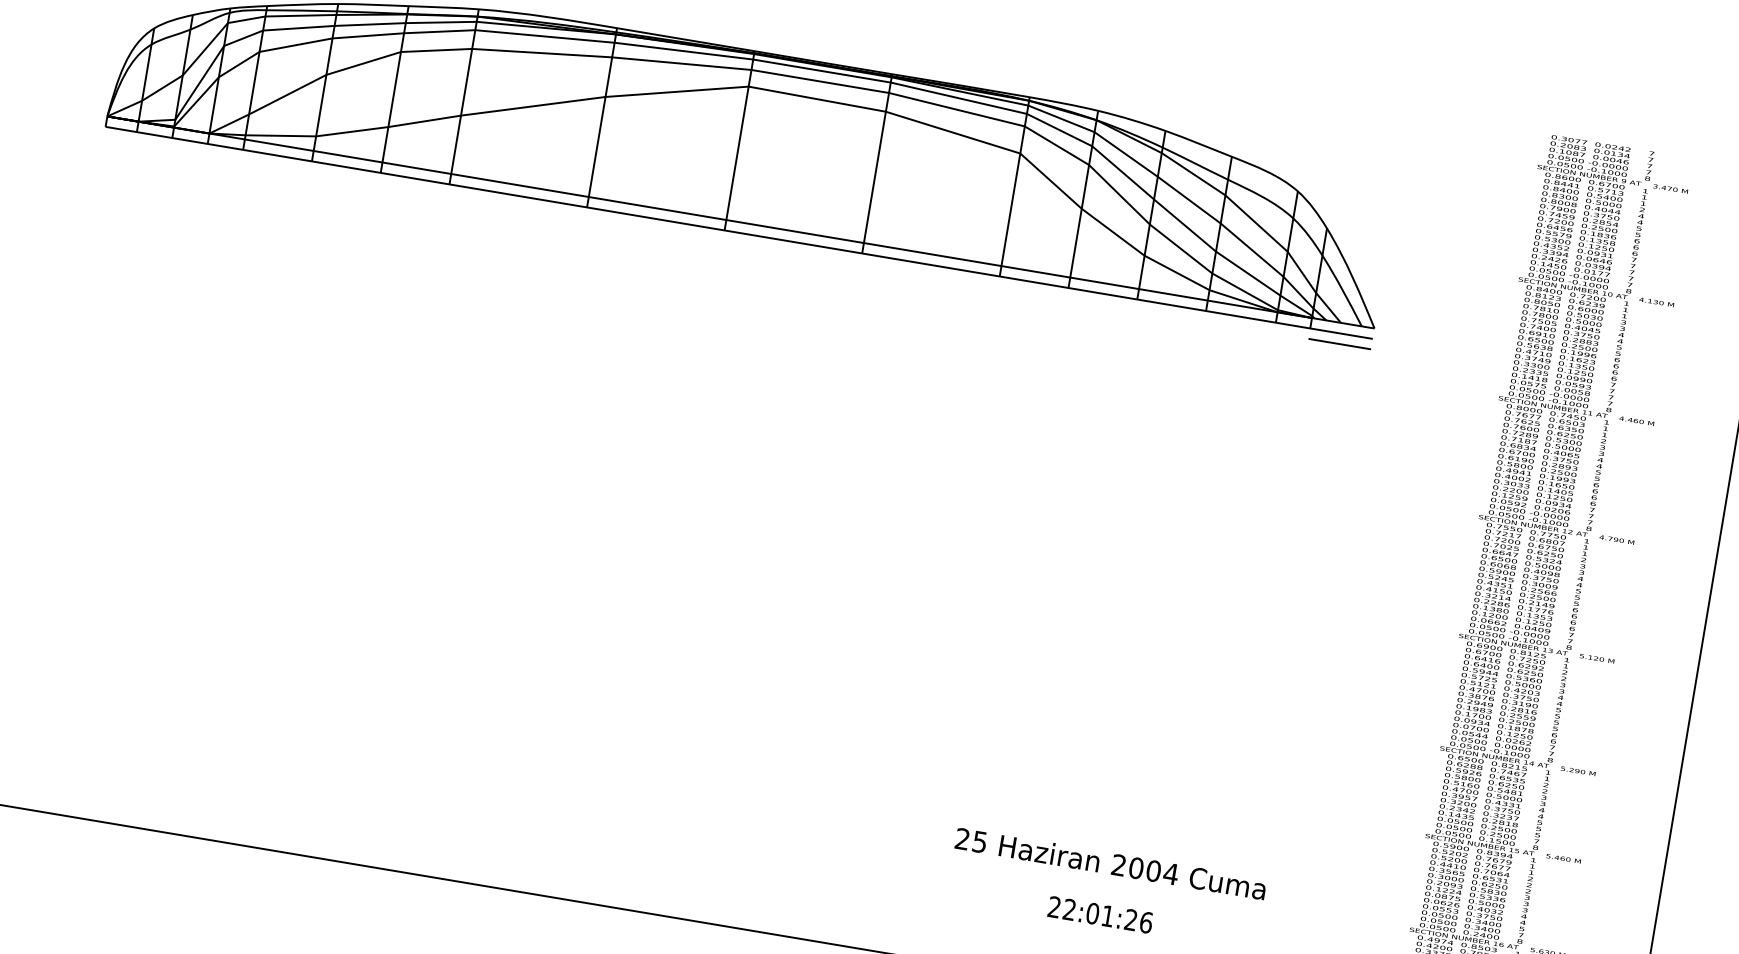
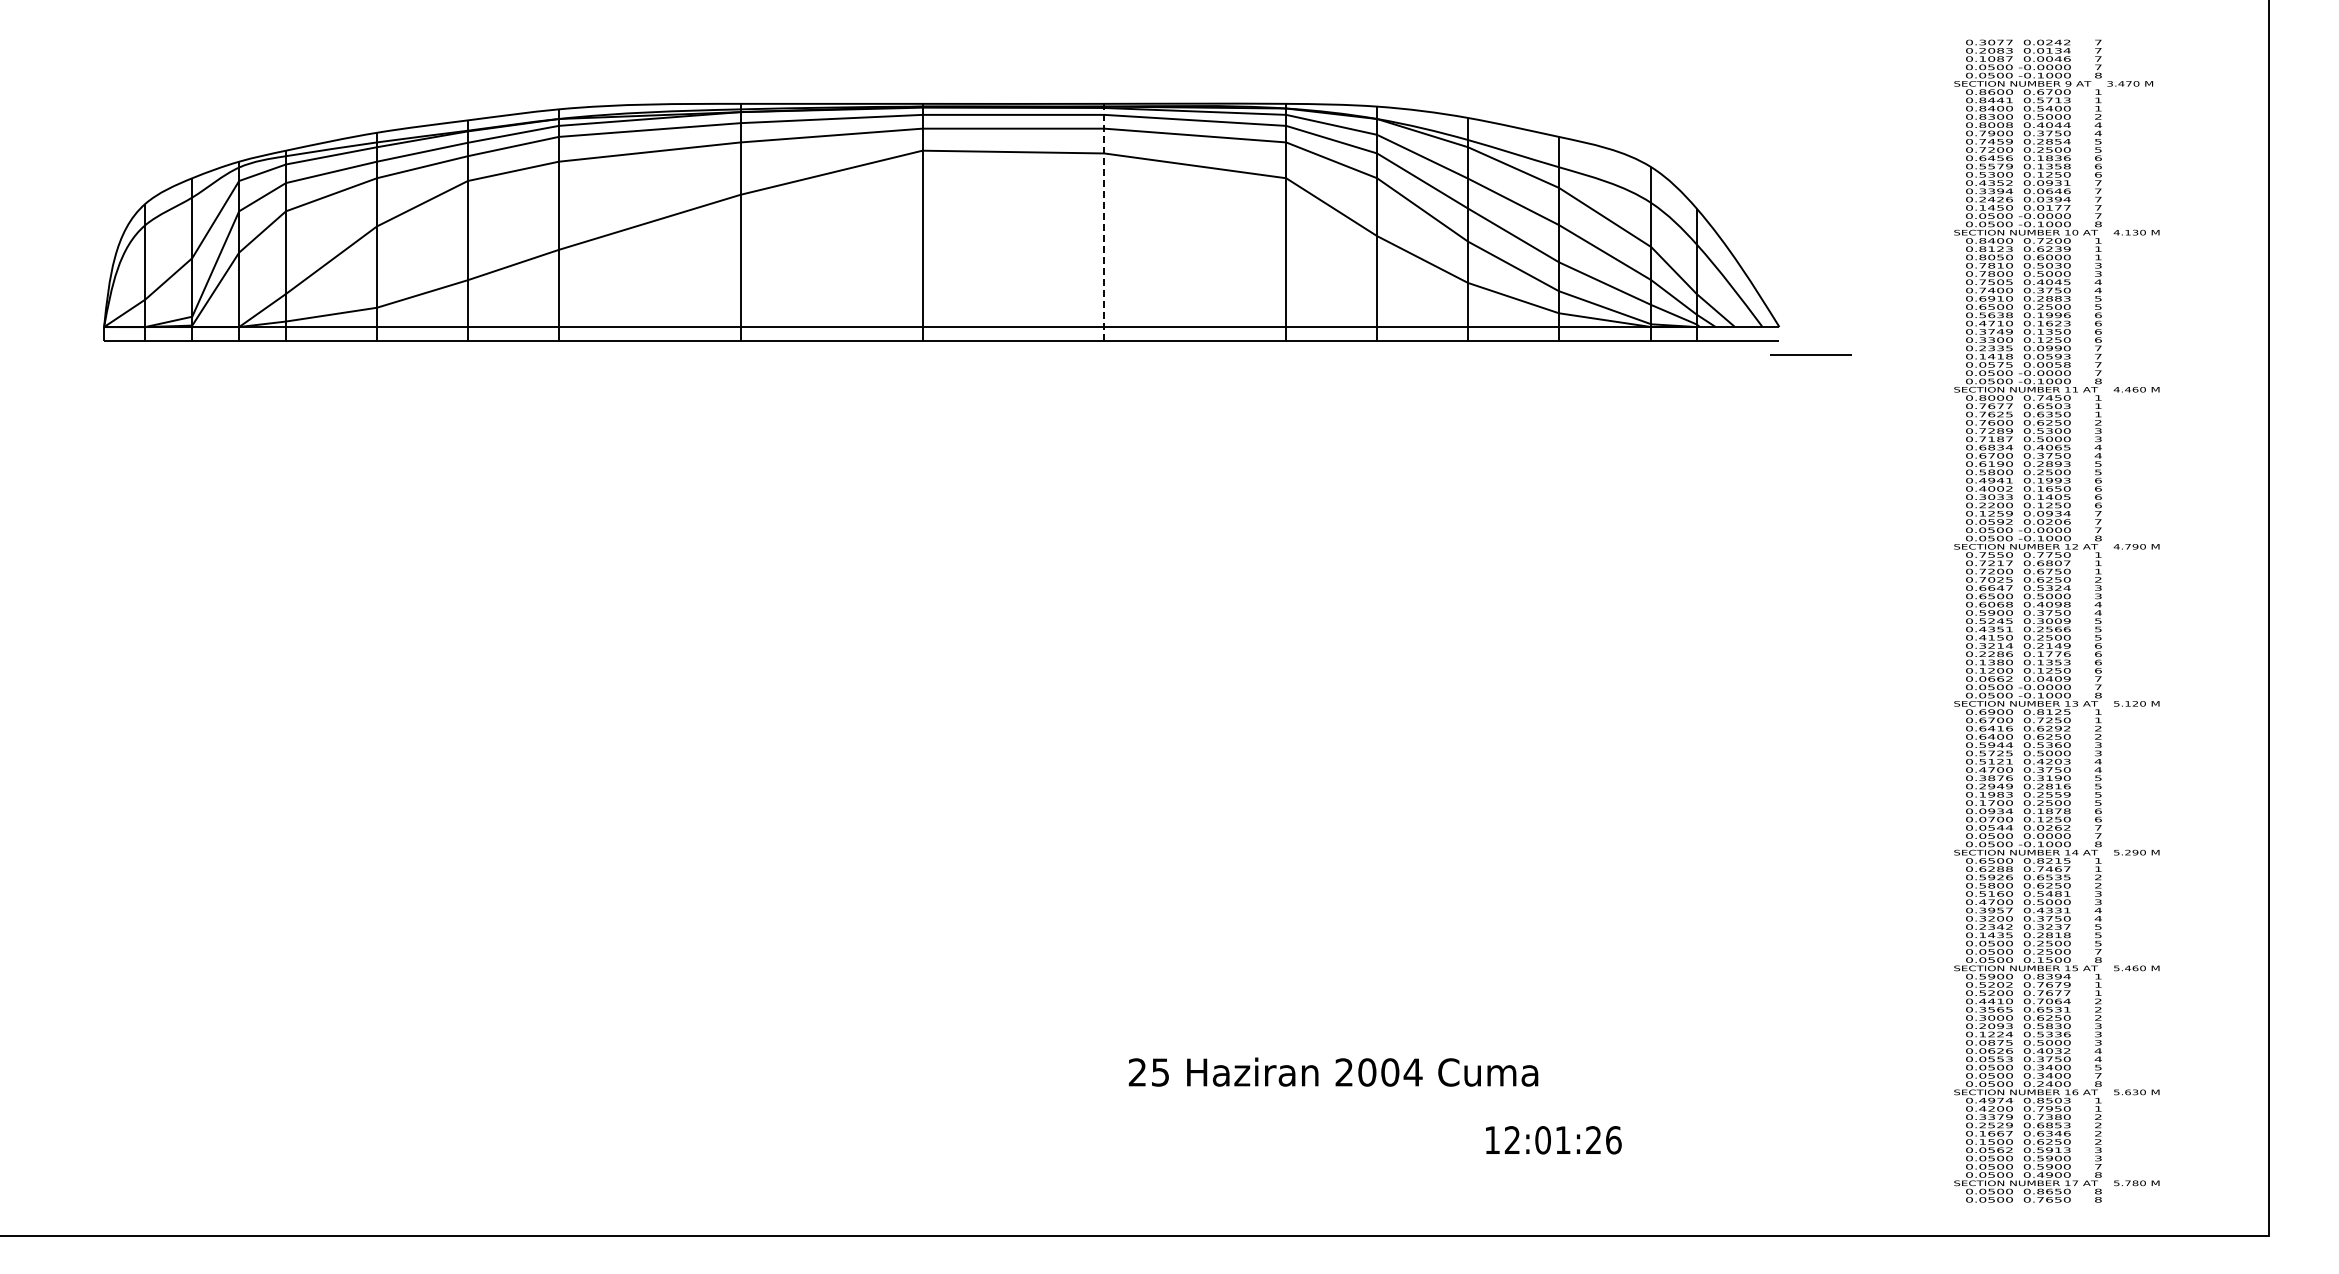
line: (877, 163) -> (1104, 221), solid -> dashed
line: (1339, 343) -> (1810, 354), moved
text: (1110, 863) -> (1333, 1071), moved
text: (1053, 906) -> (1491, 1139), 22:01:26 -> 12:01:26

